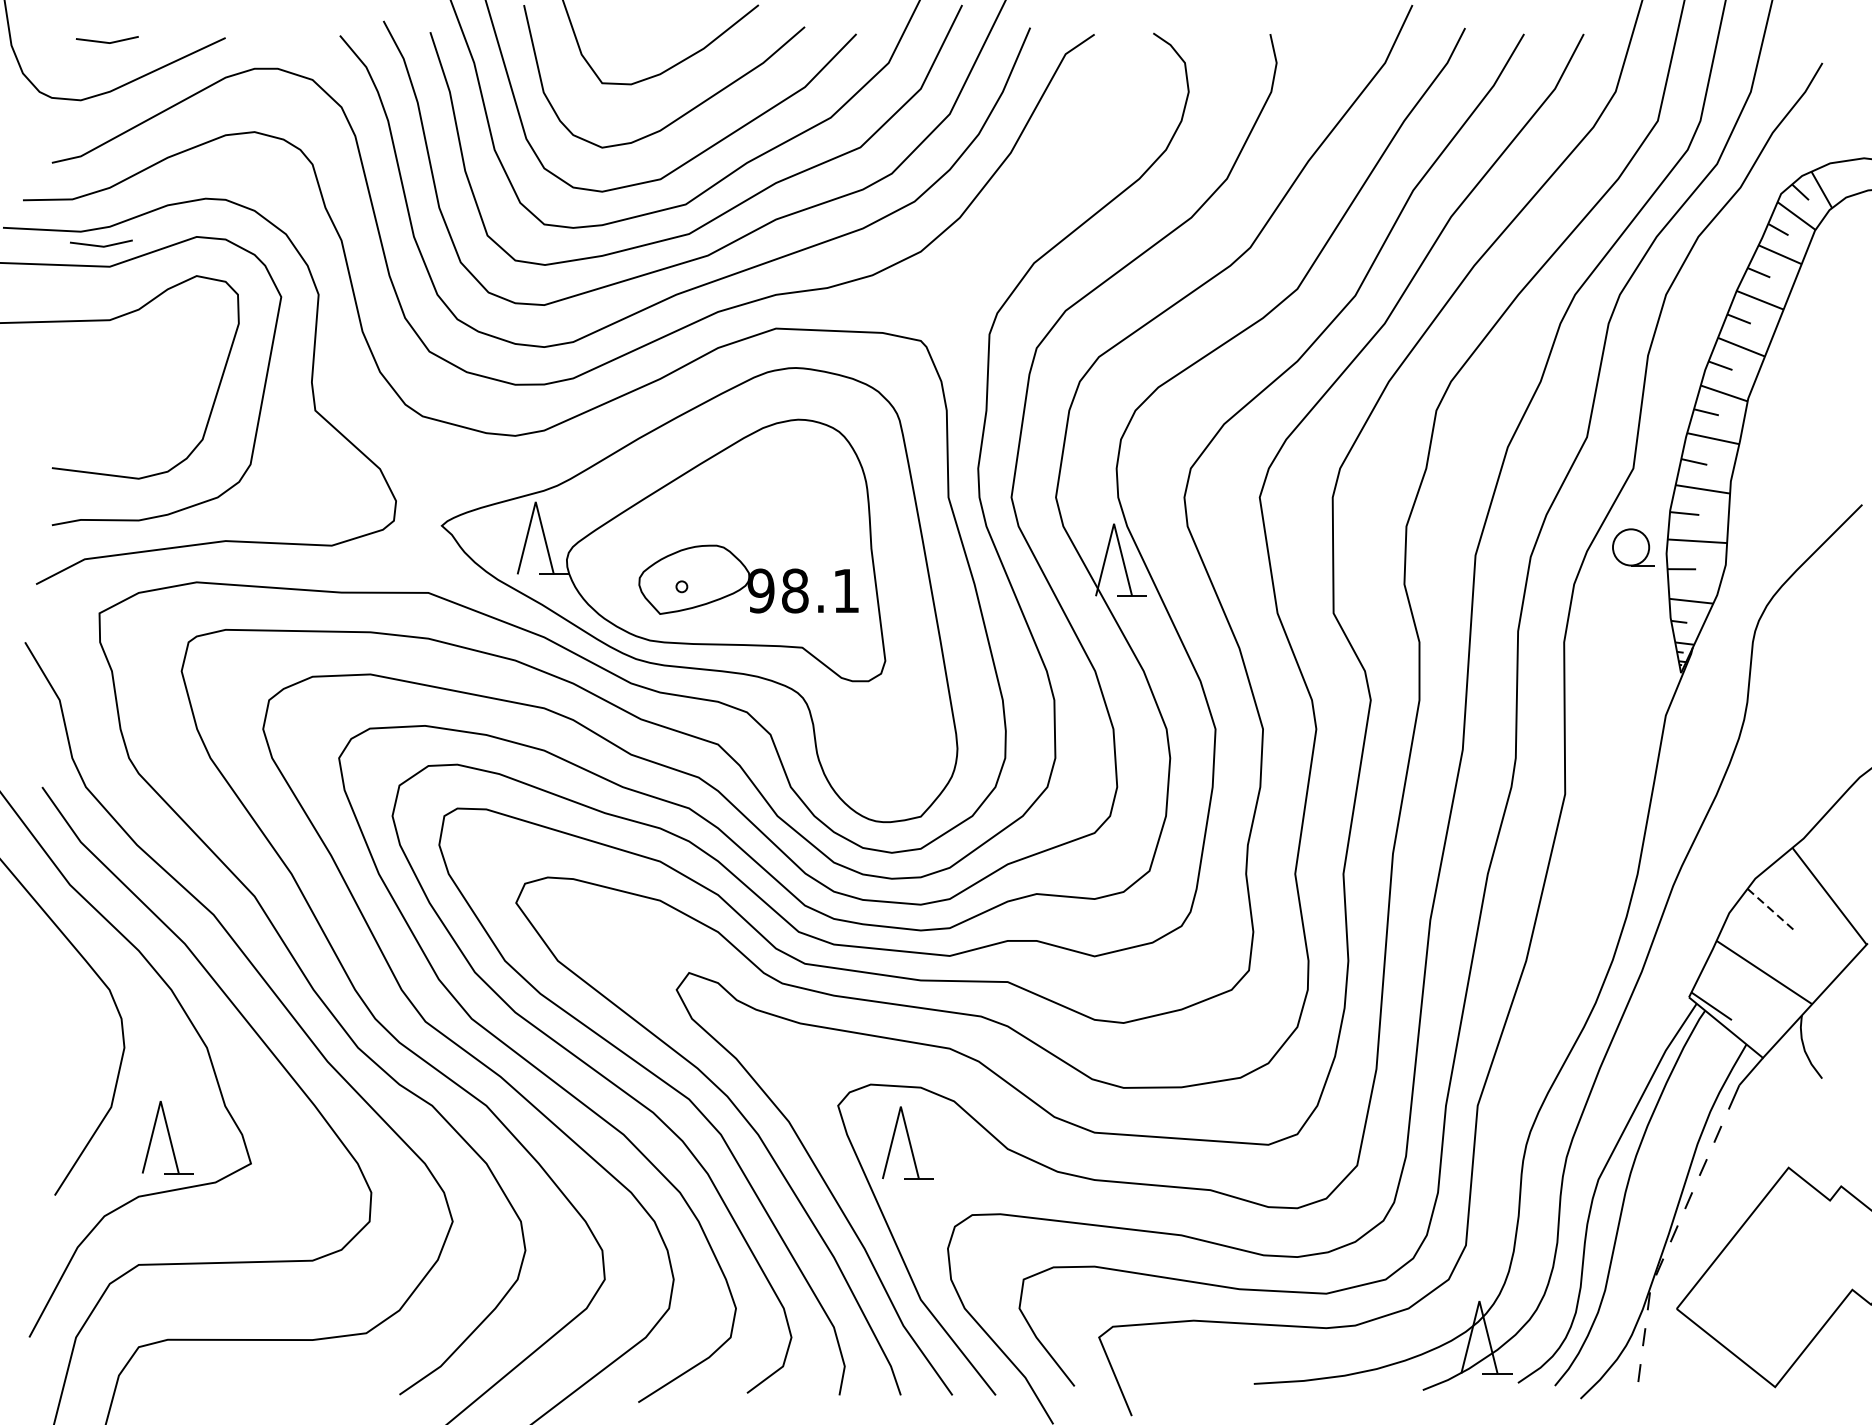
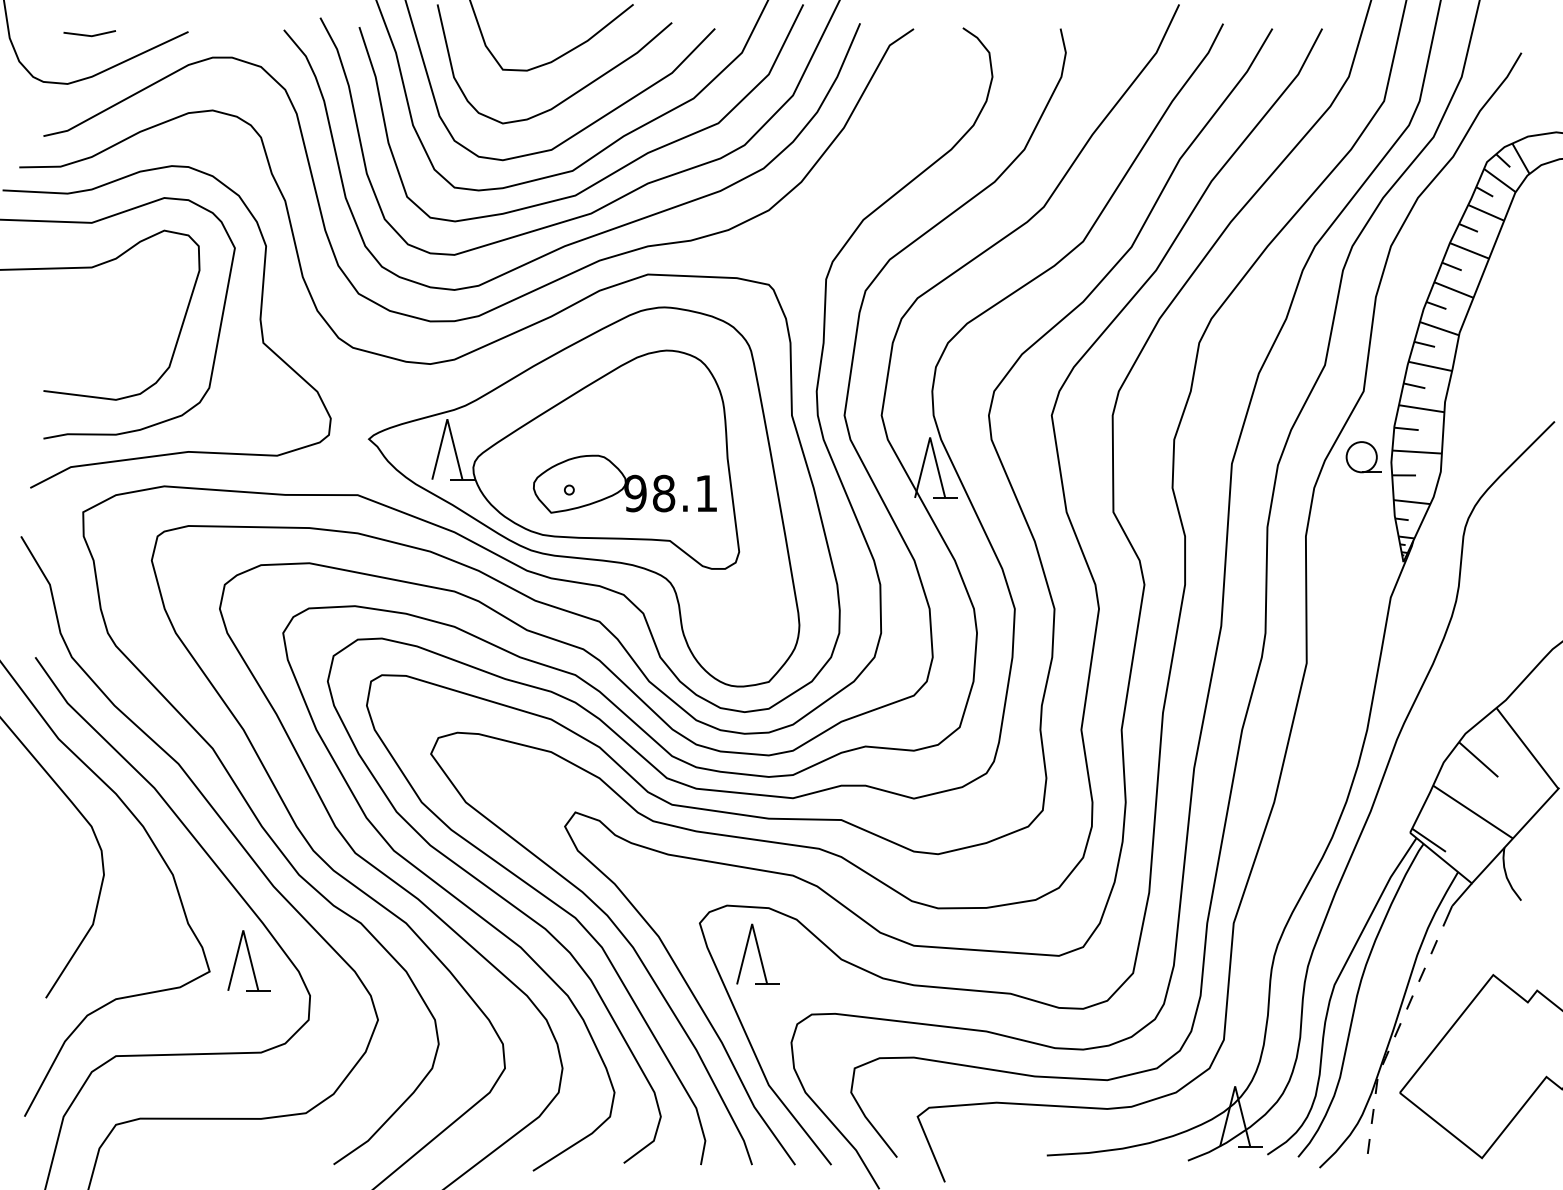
line: (99, 244) -> (83, 204), removed
line: (1772, 910) -> (1479, 760), dashed -> solid
part: (166, 1137) -> (248, 960), moved

